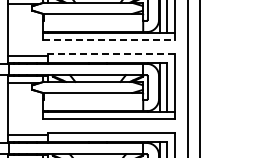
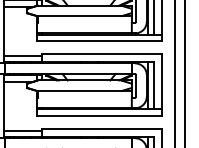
line: (109, 40) -> (99, 41), dashed -> solid
line: (111, 53) -> (101, 53), dashed -> solid

